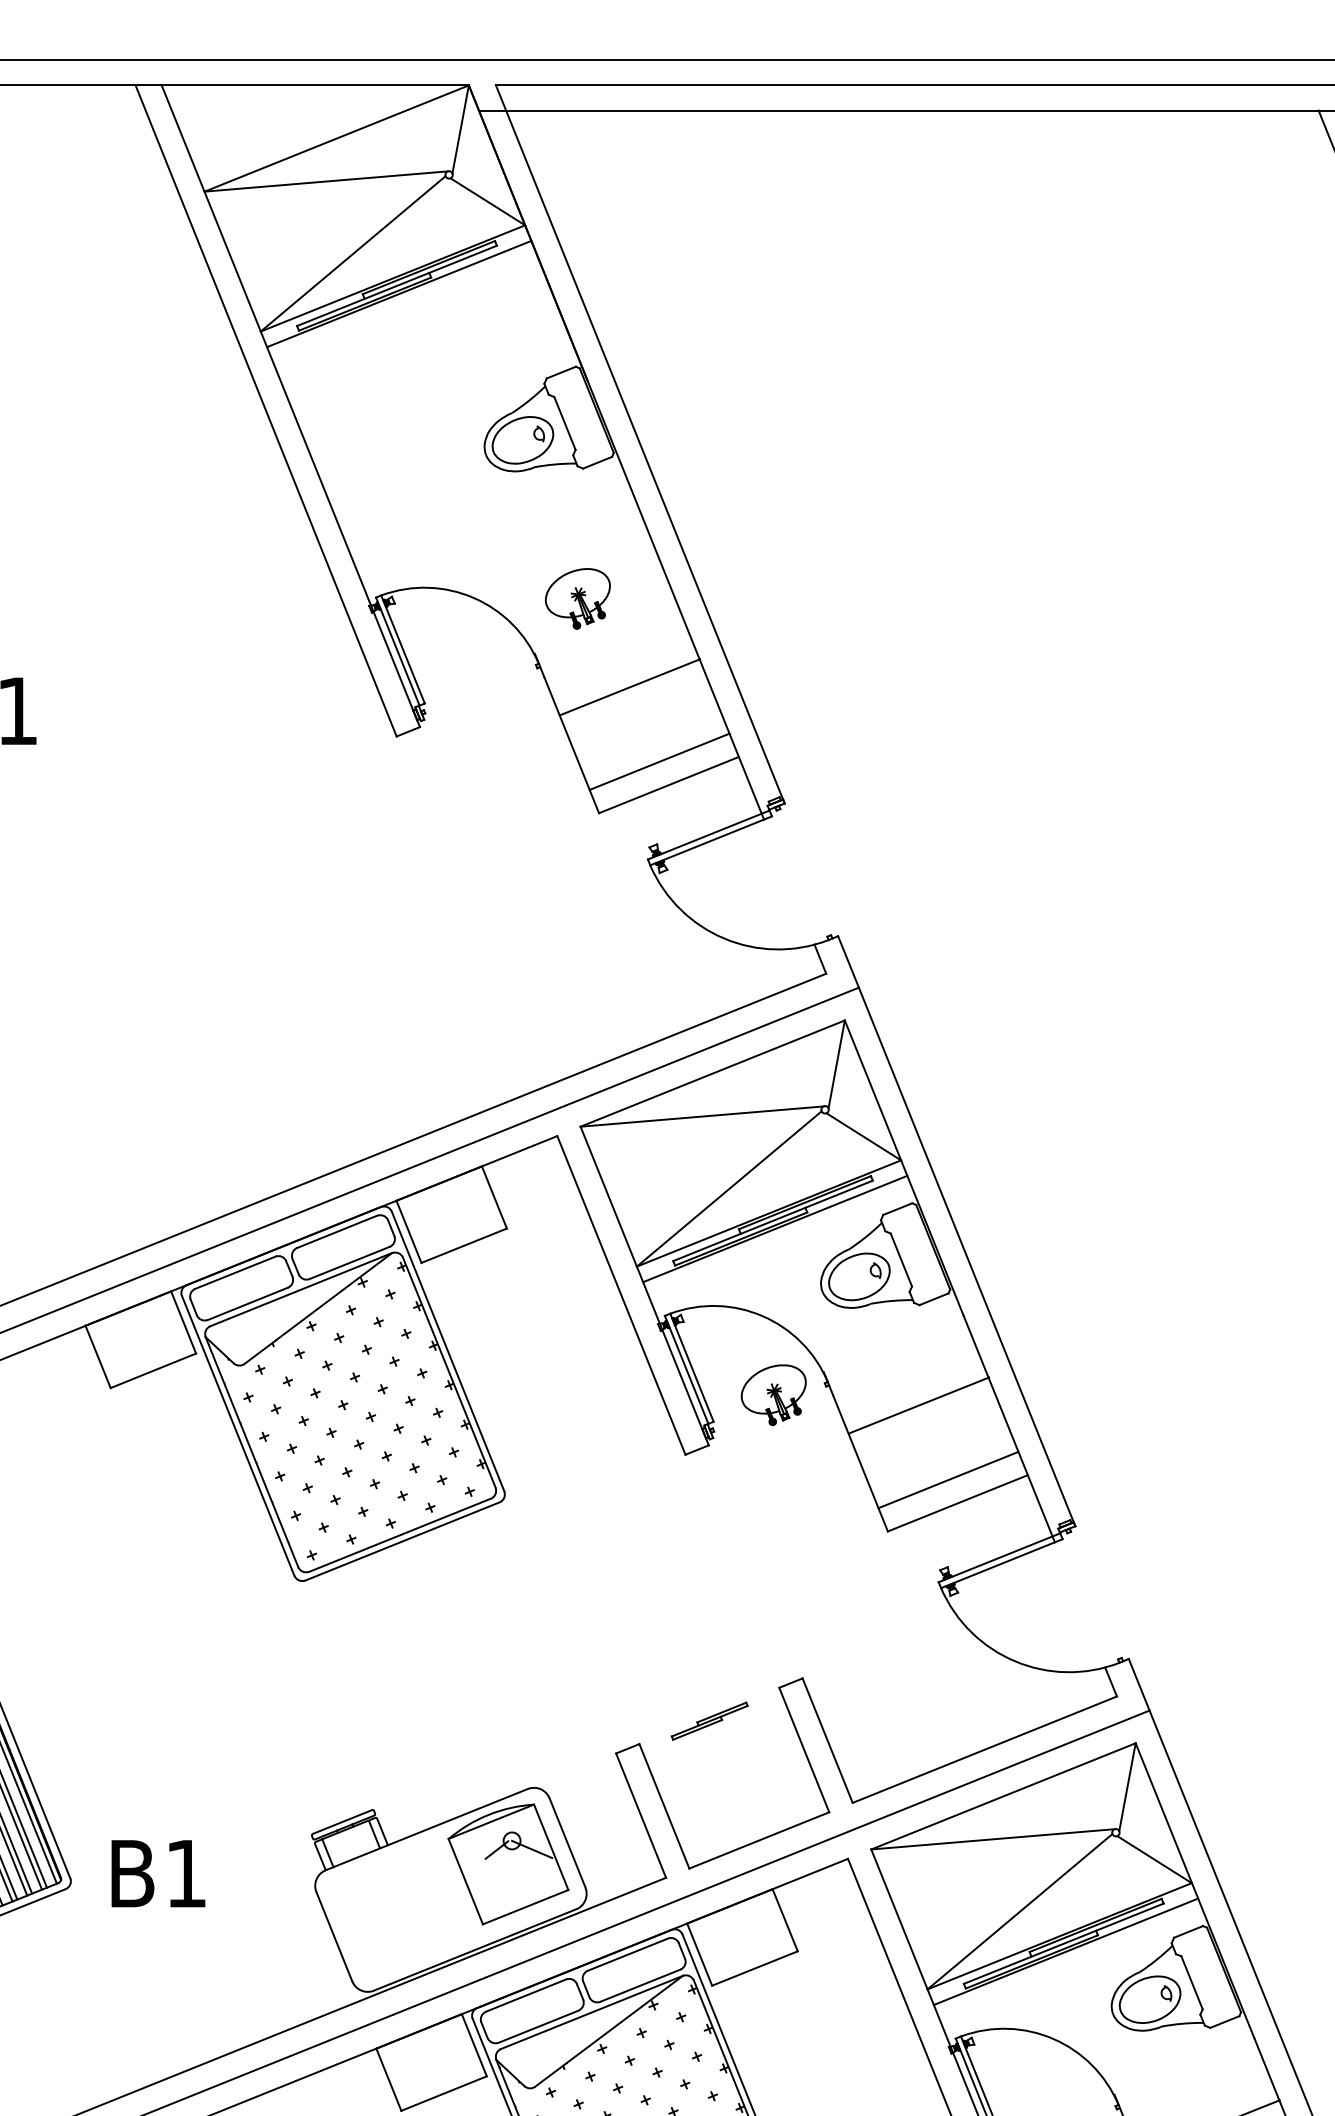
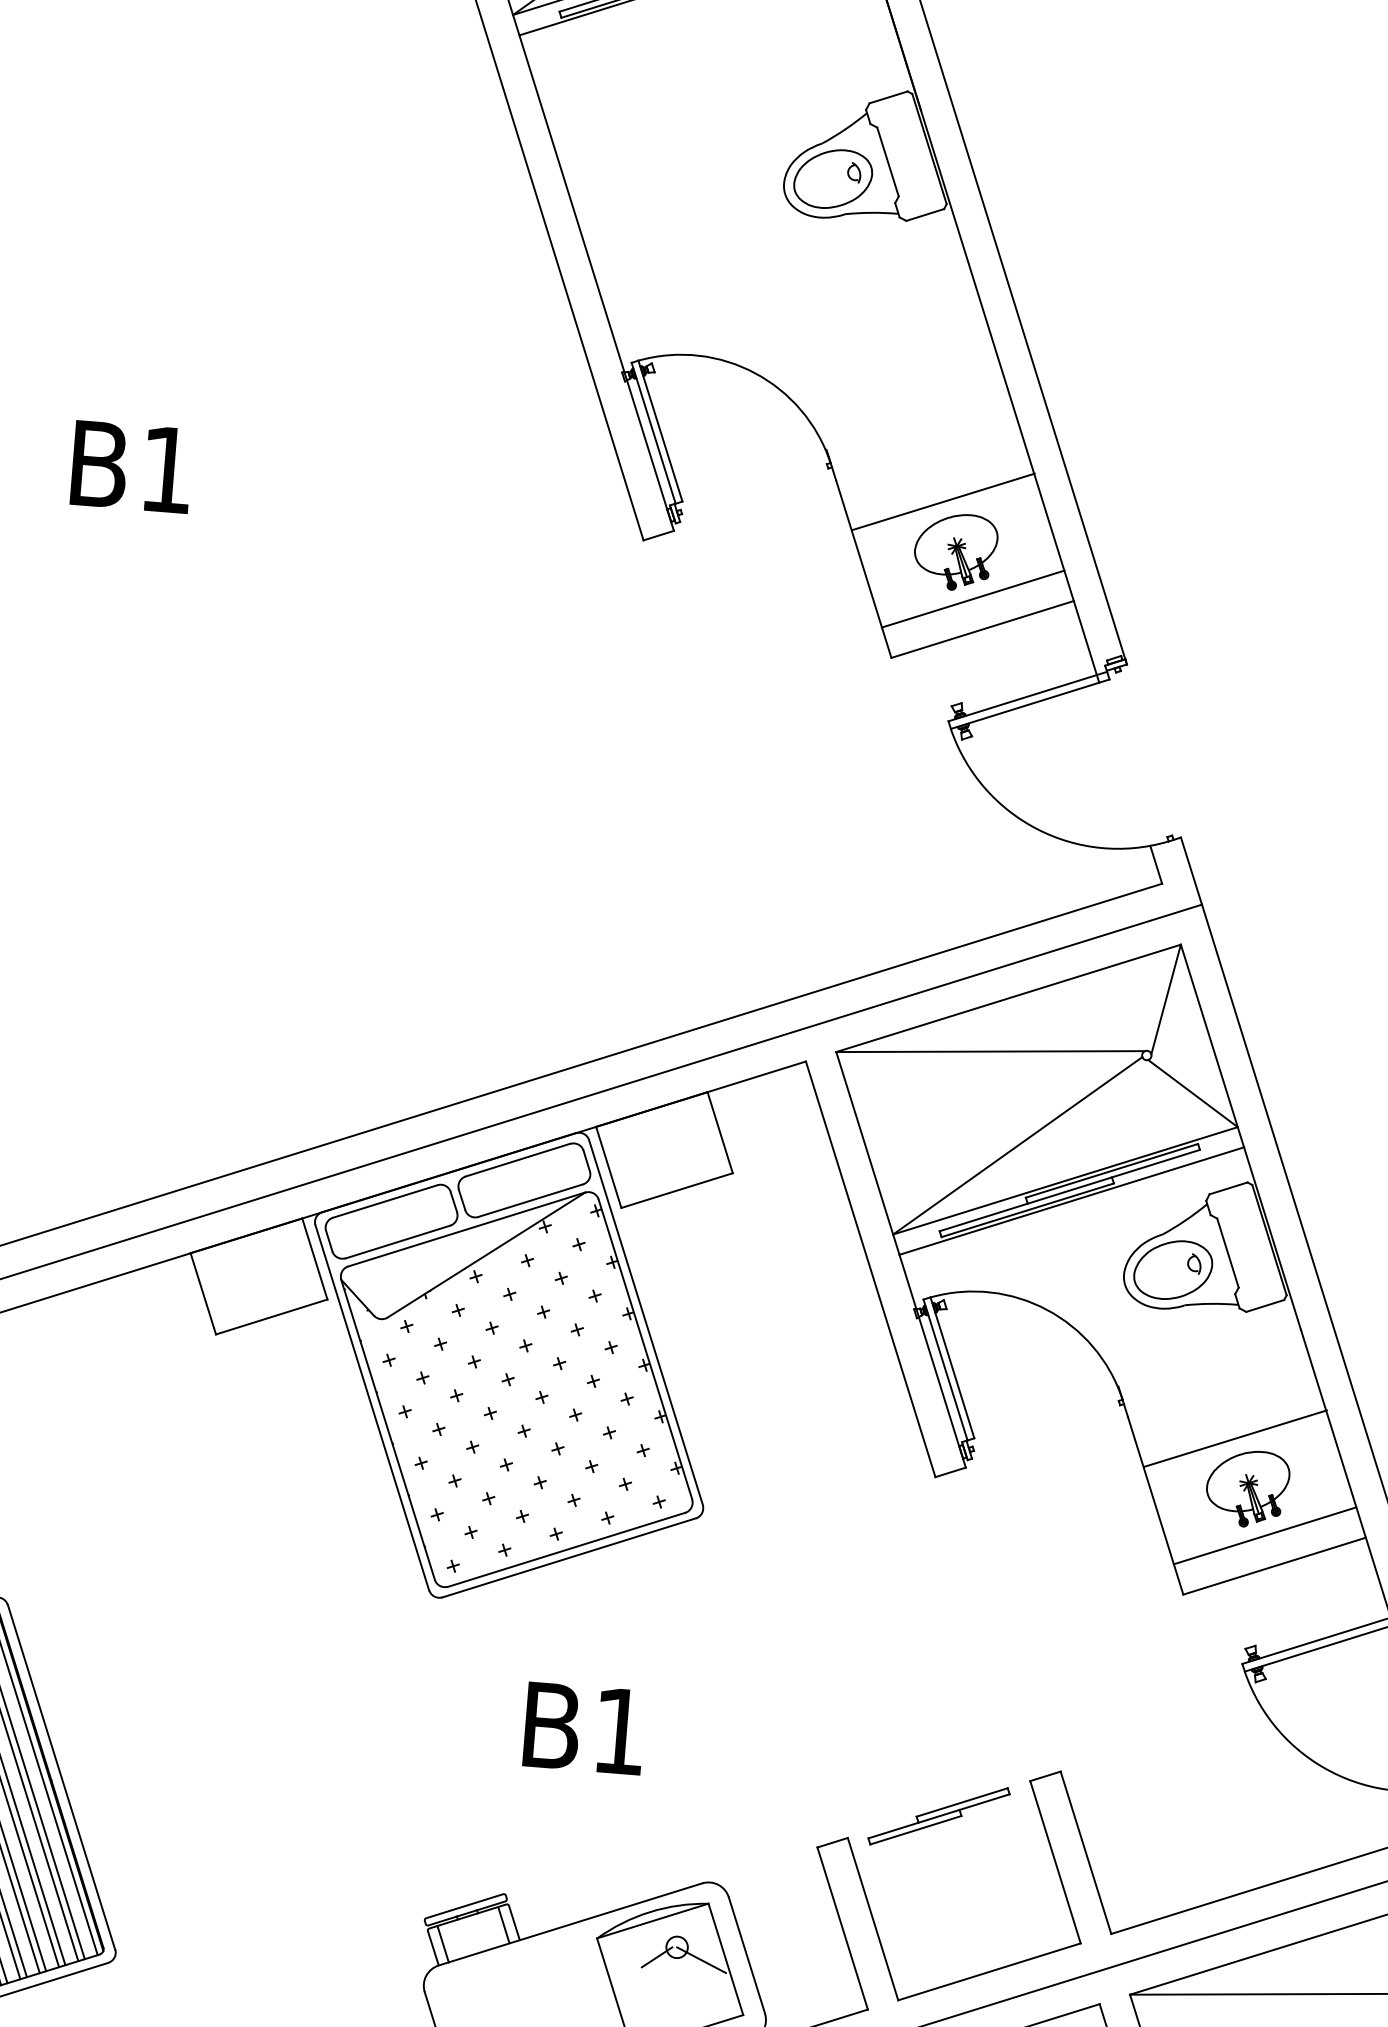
part: (577, 598) -> (955, 551), moved
part: (773, 1395) -> (1247, 1489), moved
part: (709, 1720) -> (938, 1815), size x1.43
text: (158, 1873) -> (584, 1728), moved

